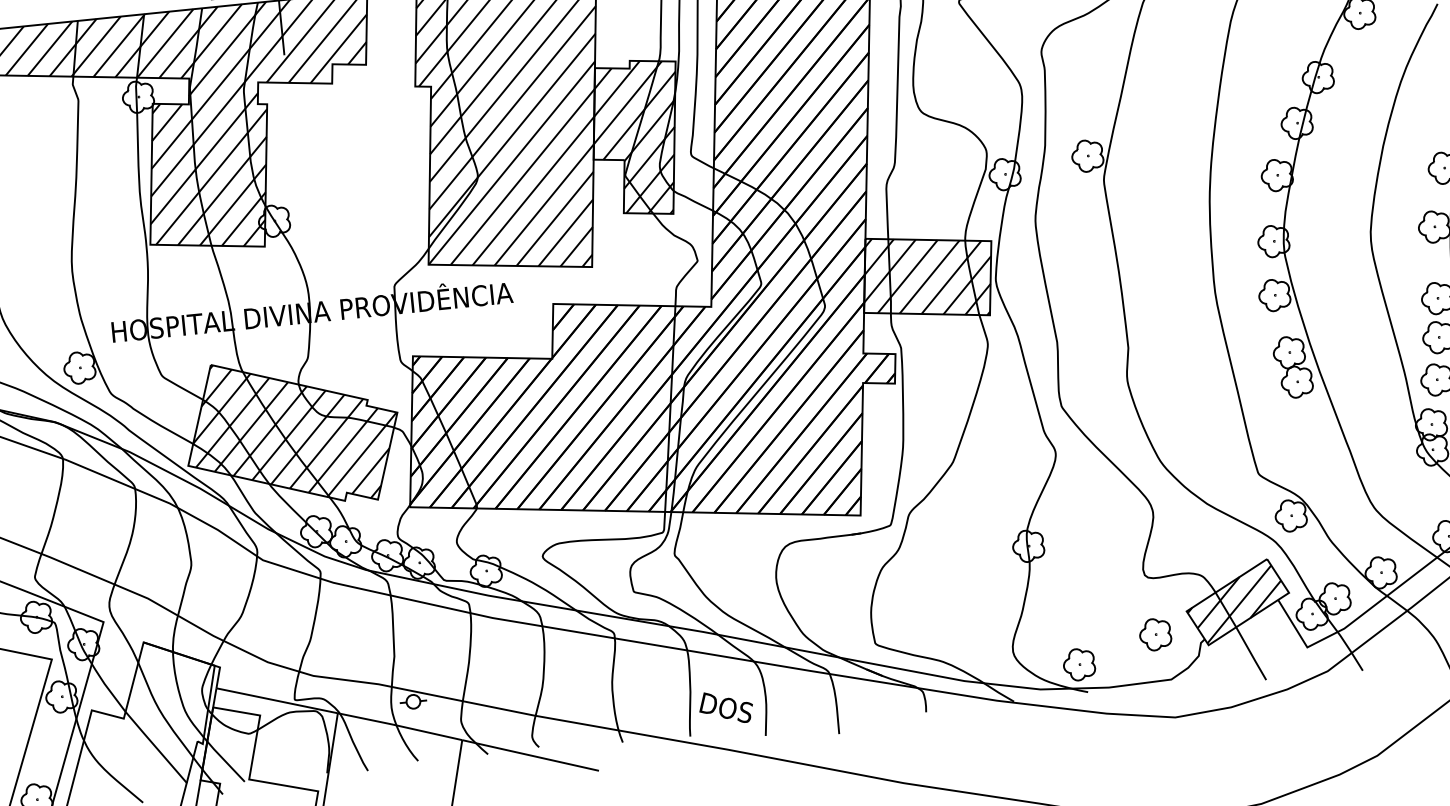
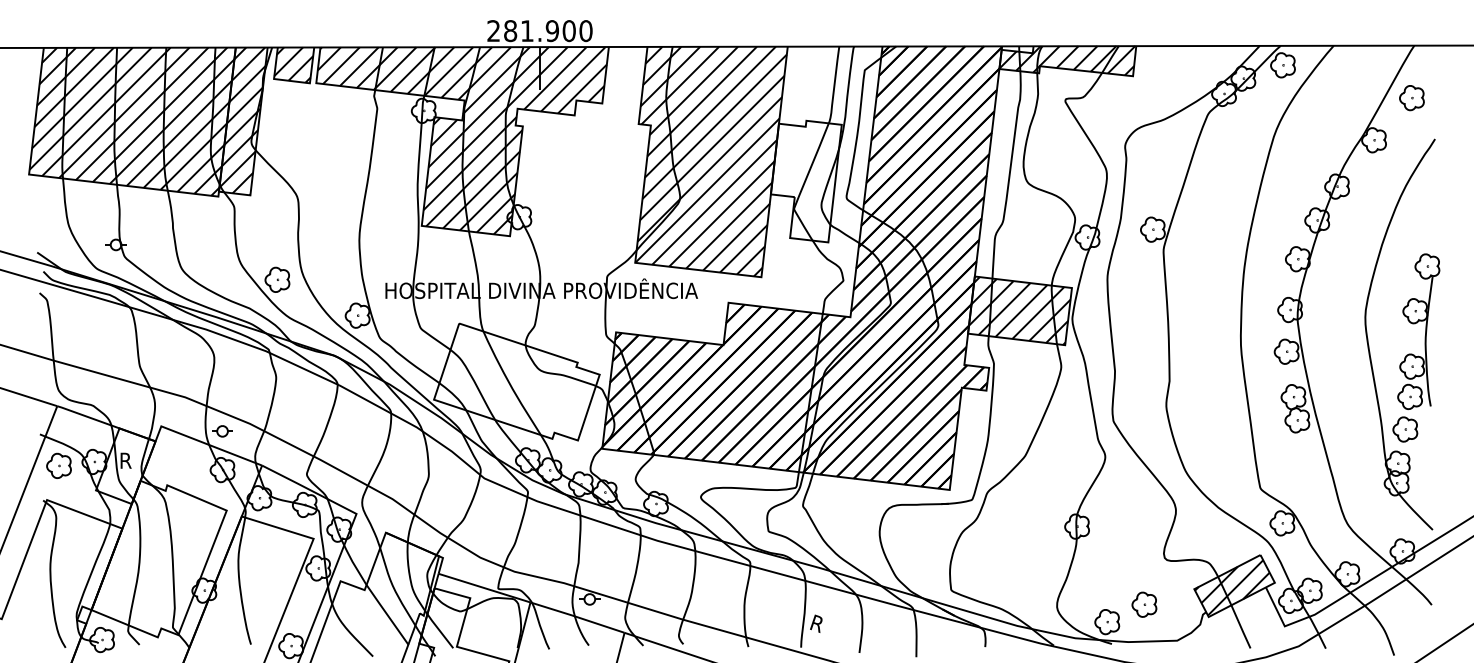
hatch: (637, 138) -> (806, 181), removed
hatch: (295, 431) -> (519, 381), removed
part: (1155, 634) -> (1144, 604), moved
text: (726, 709) -> (831, 629), DOS -> R

